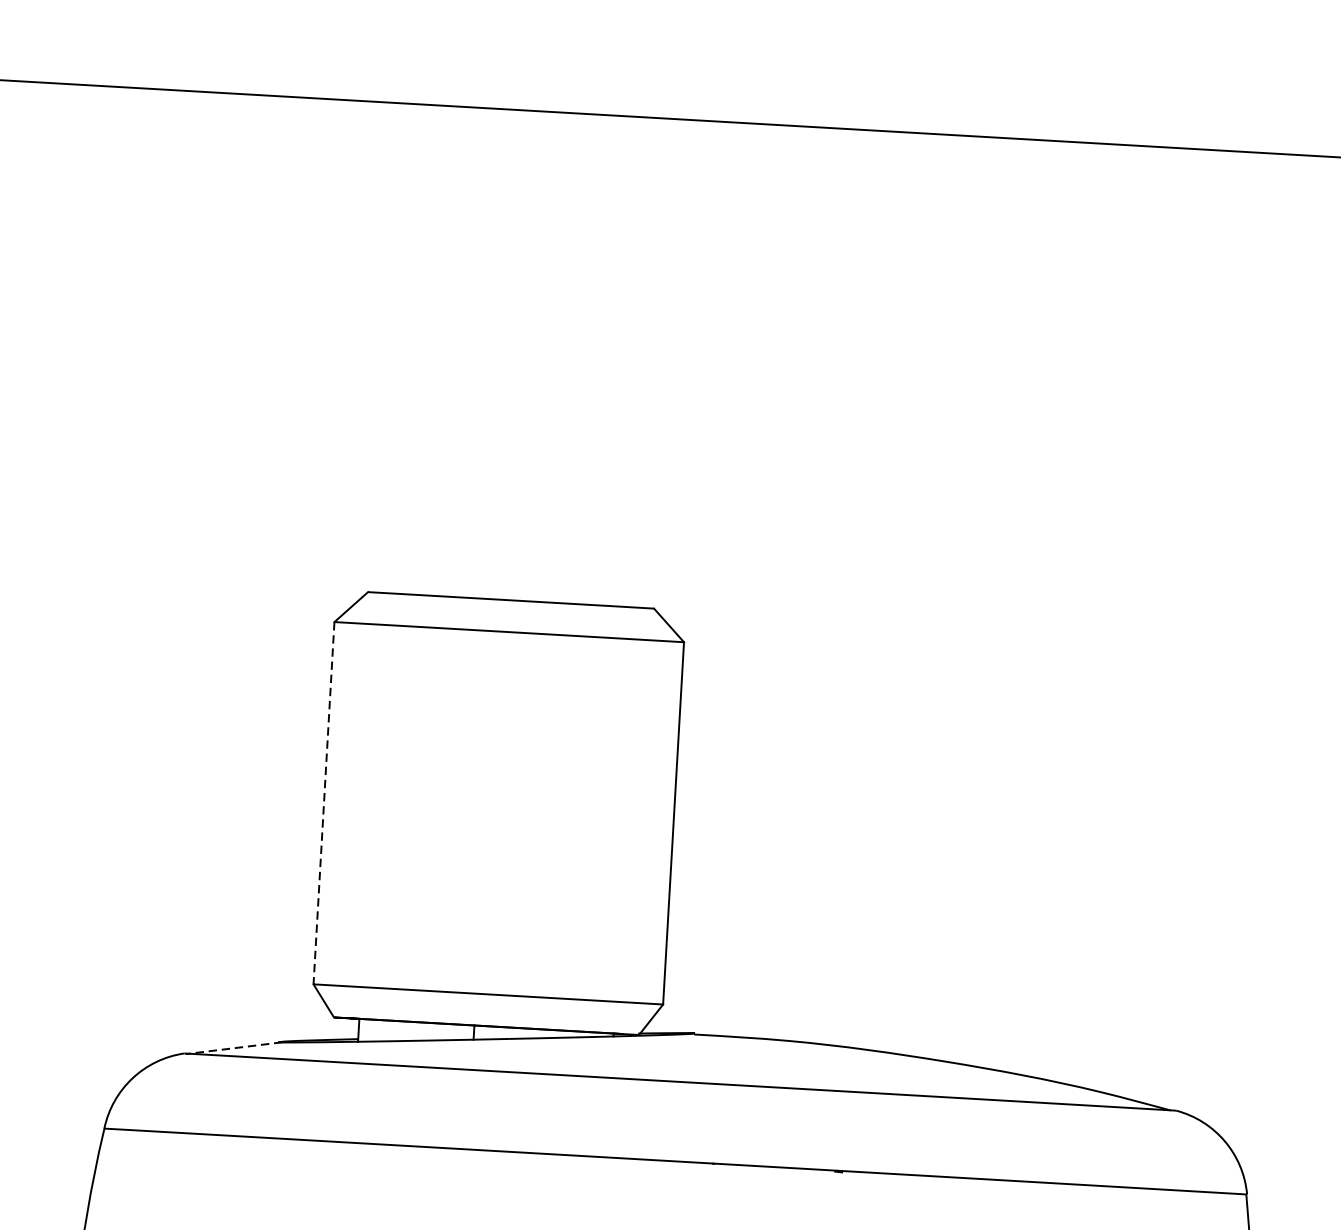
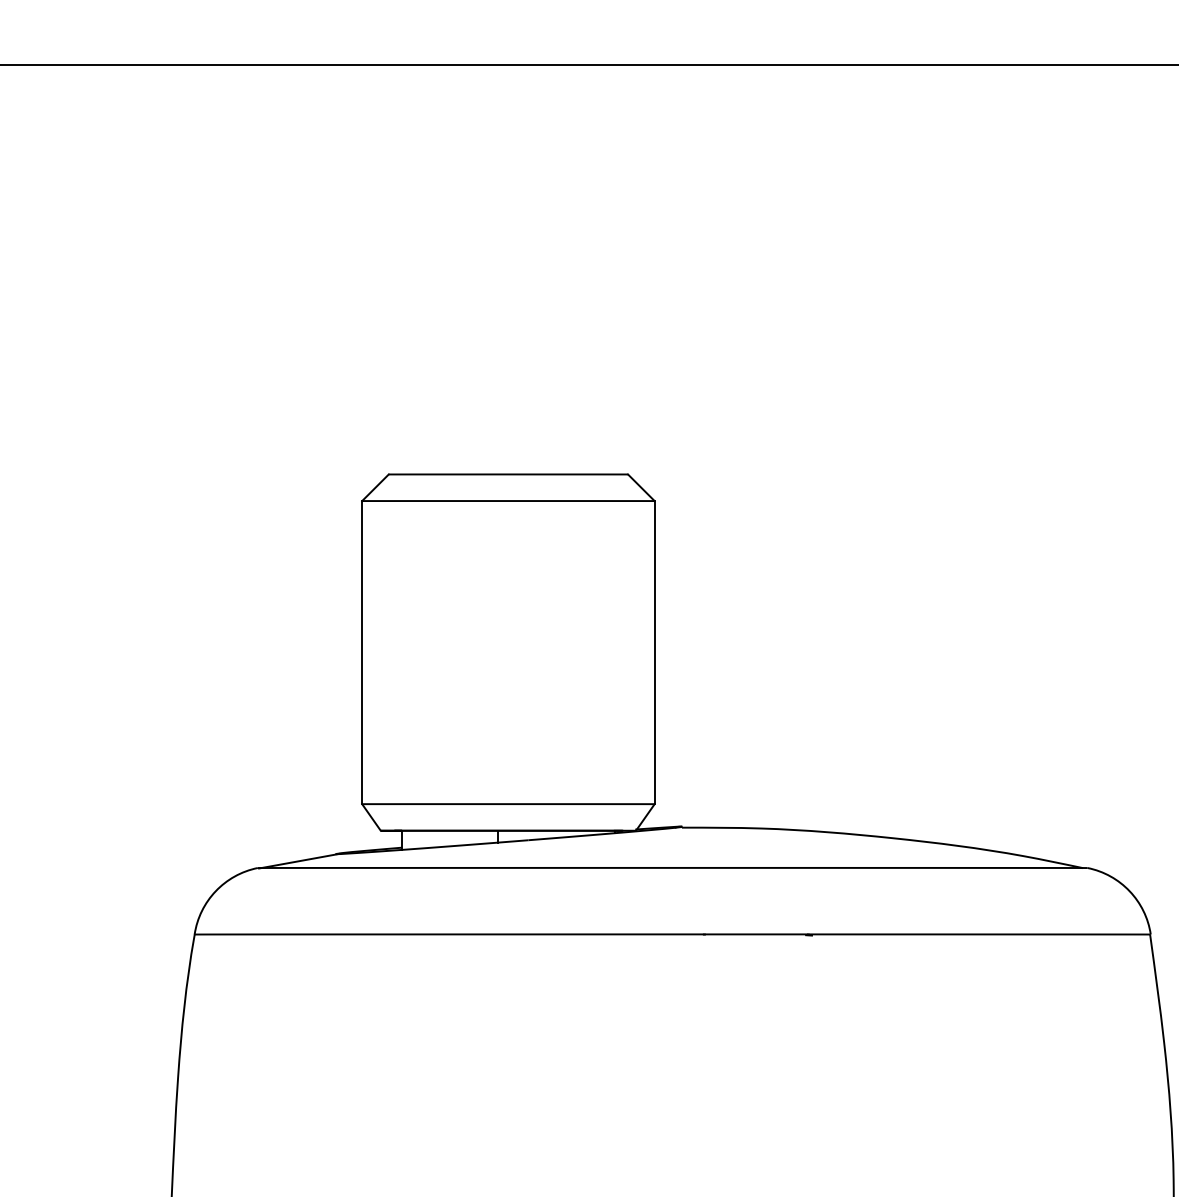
line: (324, 803) -> (362, 652), dashed -> solid
line: (234, 1048) -> (299, 861), dashed -> solid

